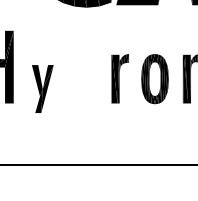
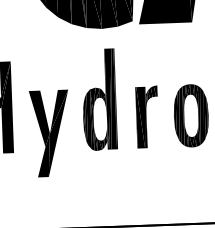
part: (82, 63) -> (99, 99), added
part: (42, 88) -> (49, 132), size x1.43

